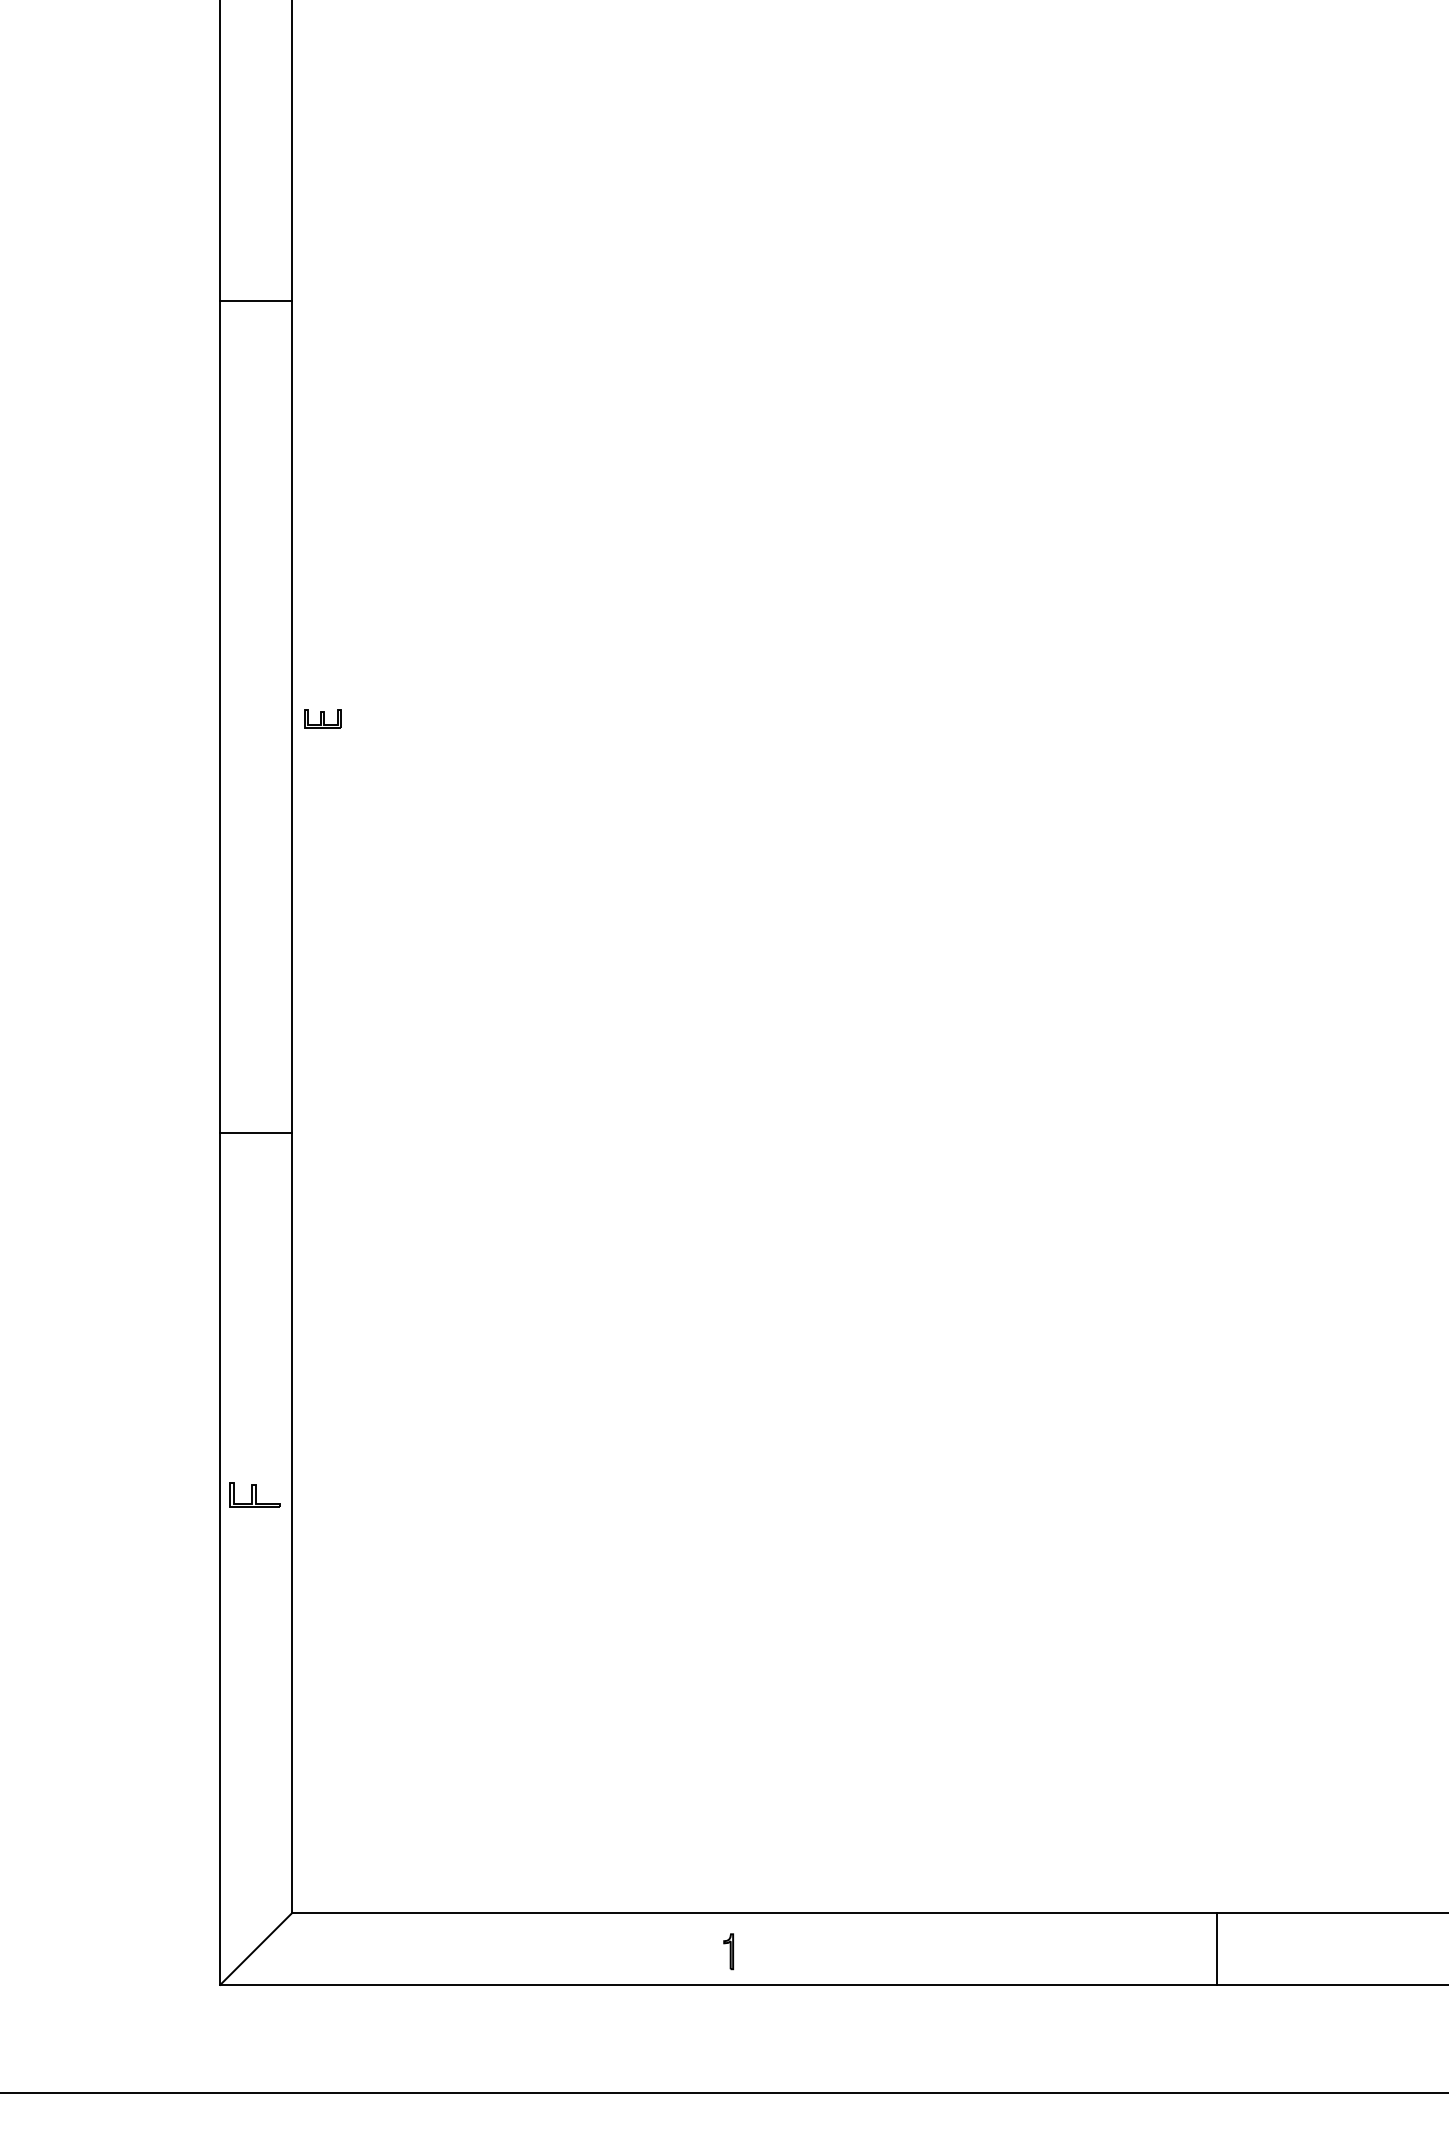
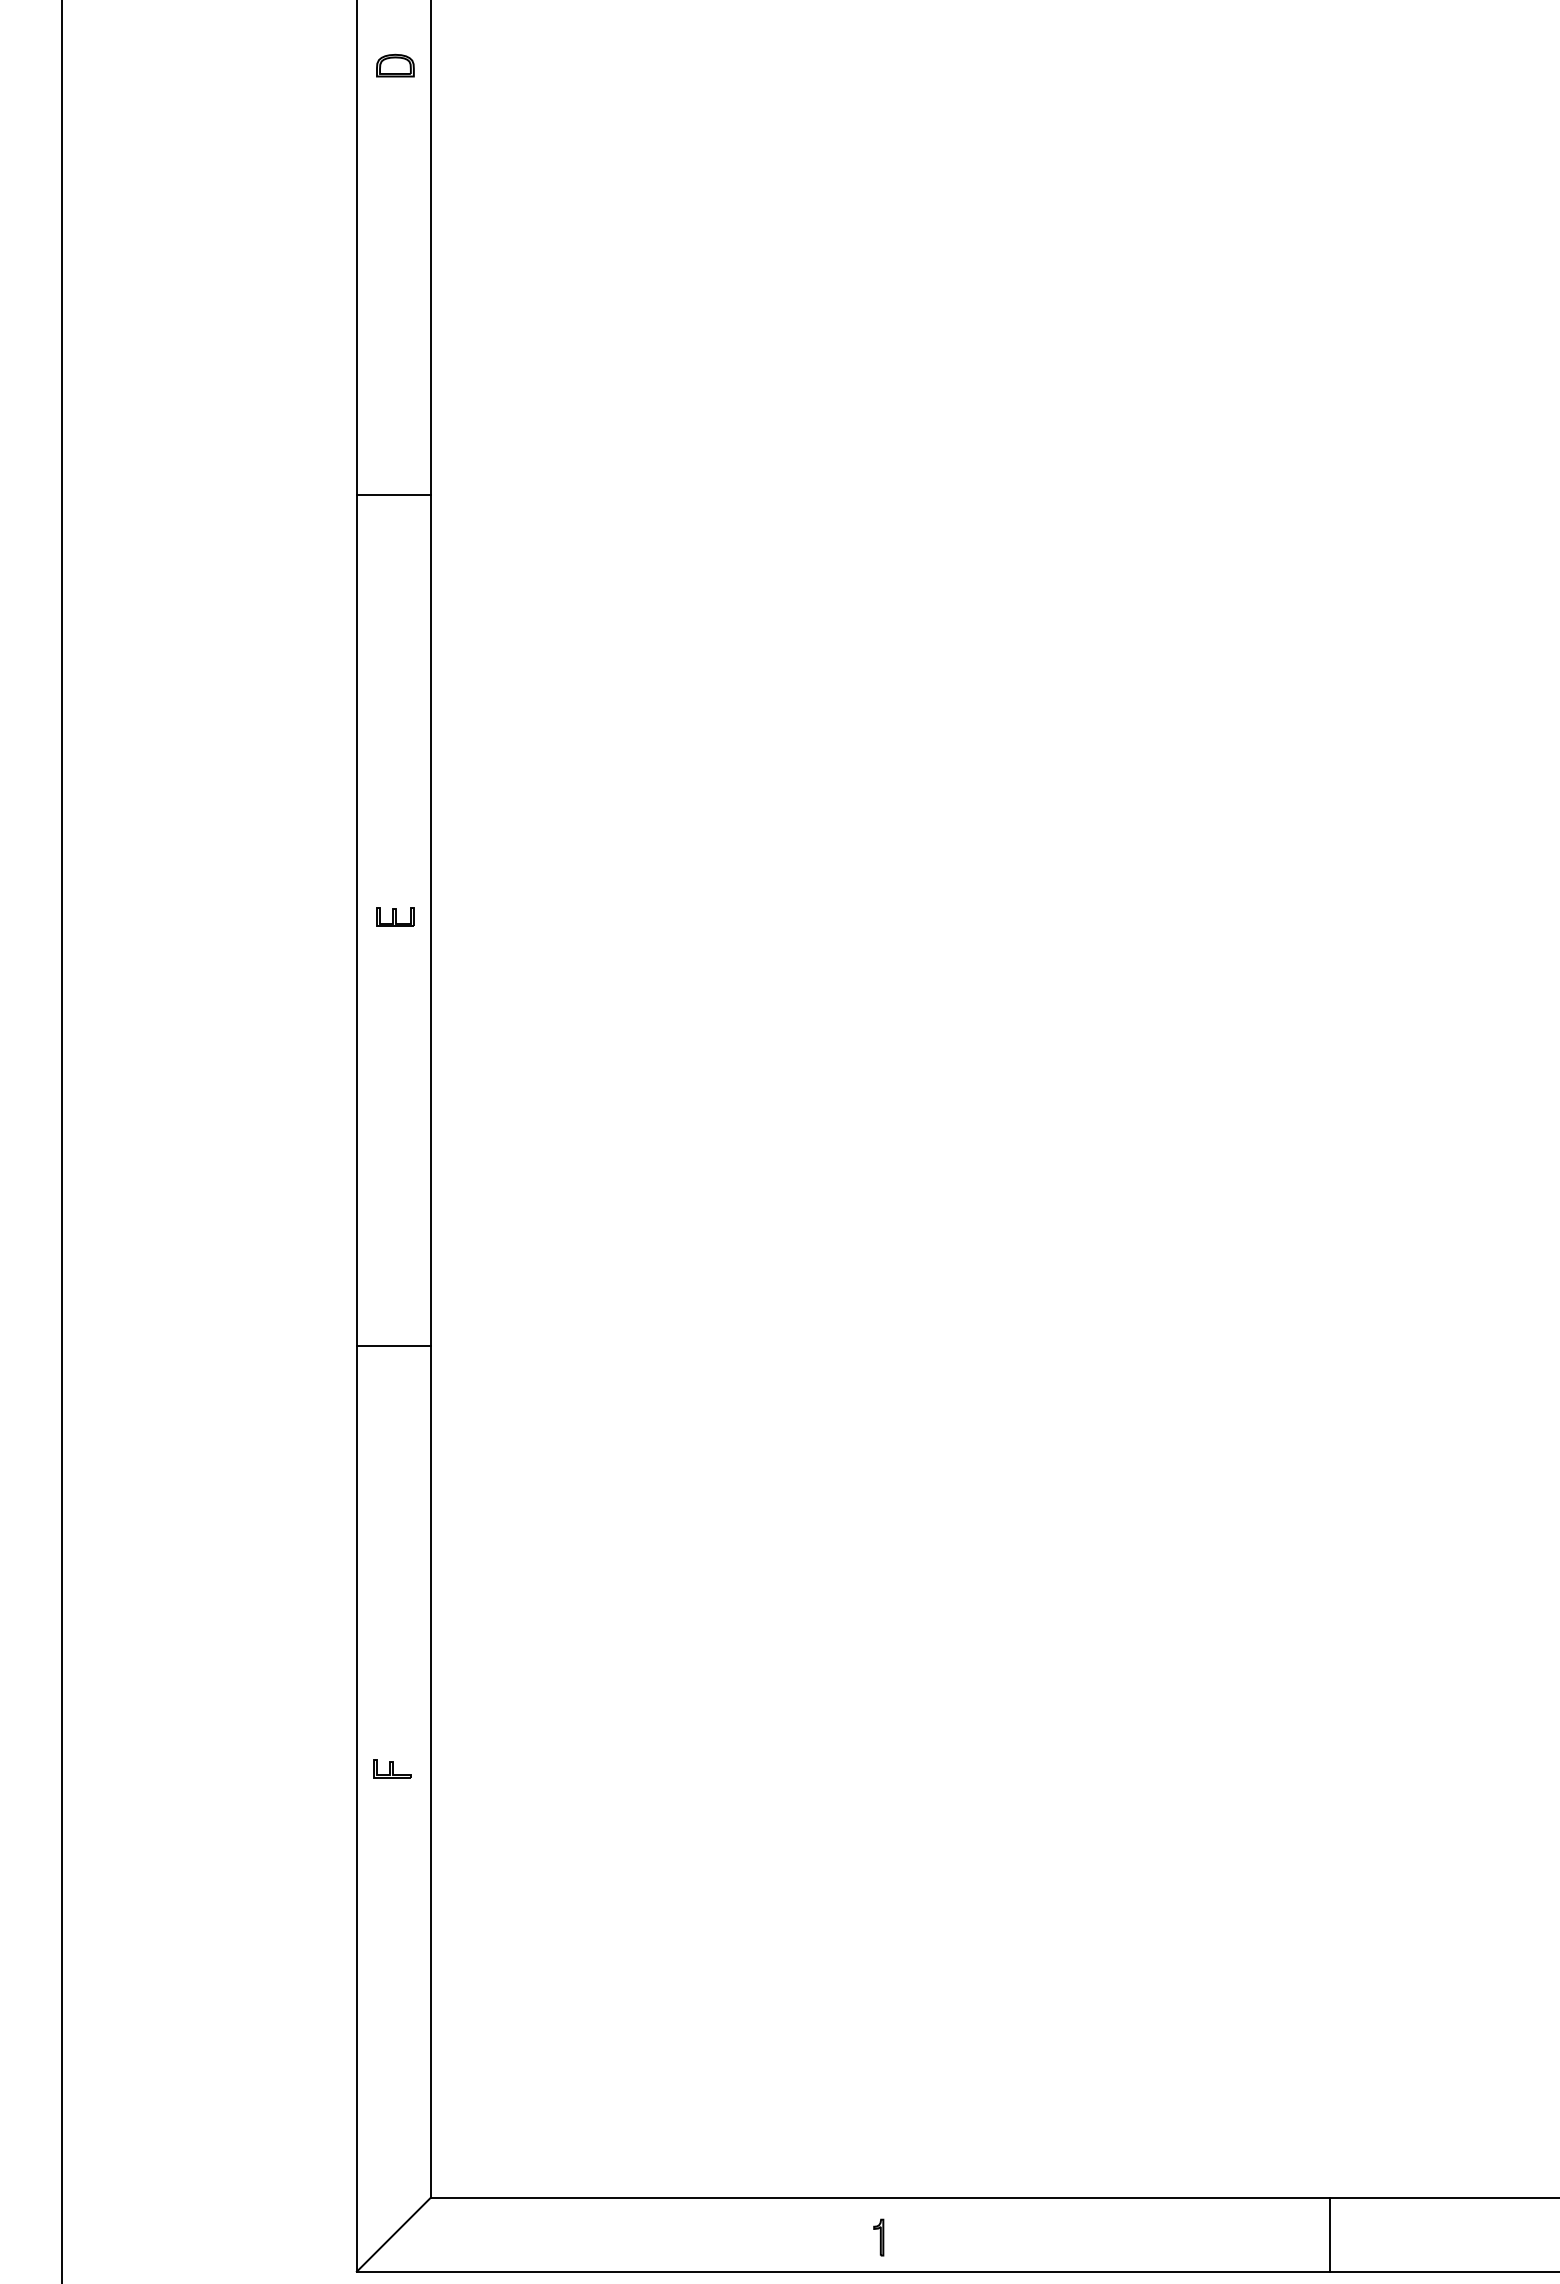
line: (255, 300) -> (393, 494), moved
part: (323, 718) -> (395, 916), moved
line: (255, 1133) -> (393, 1346), moved
part: (255, 1494) -> (392, 1768), size x0.71
line: (1216, 1948) -> (1329, 2234), moved

